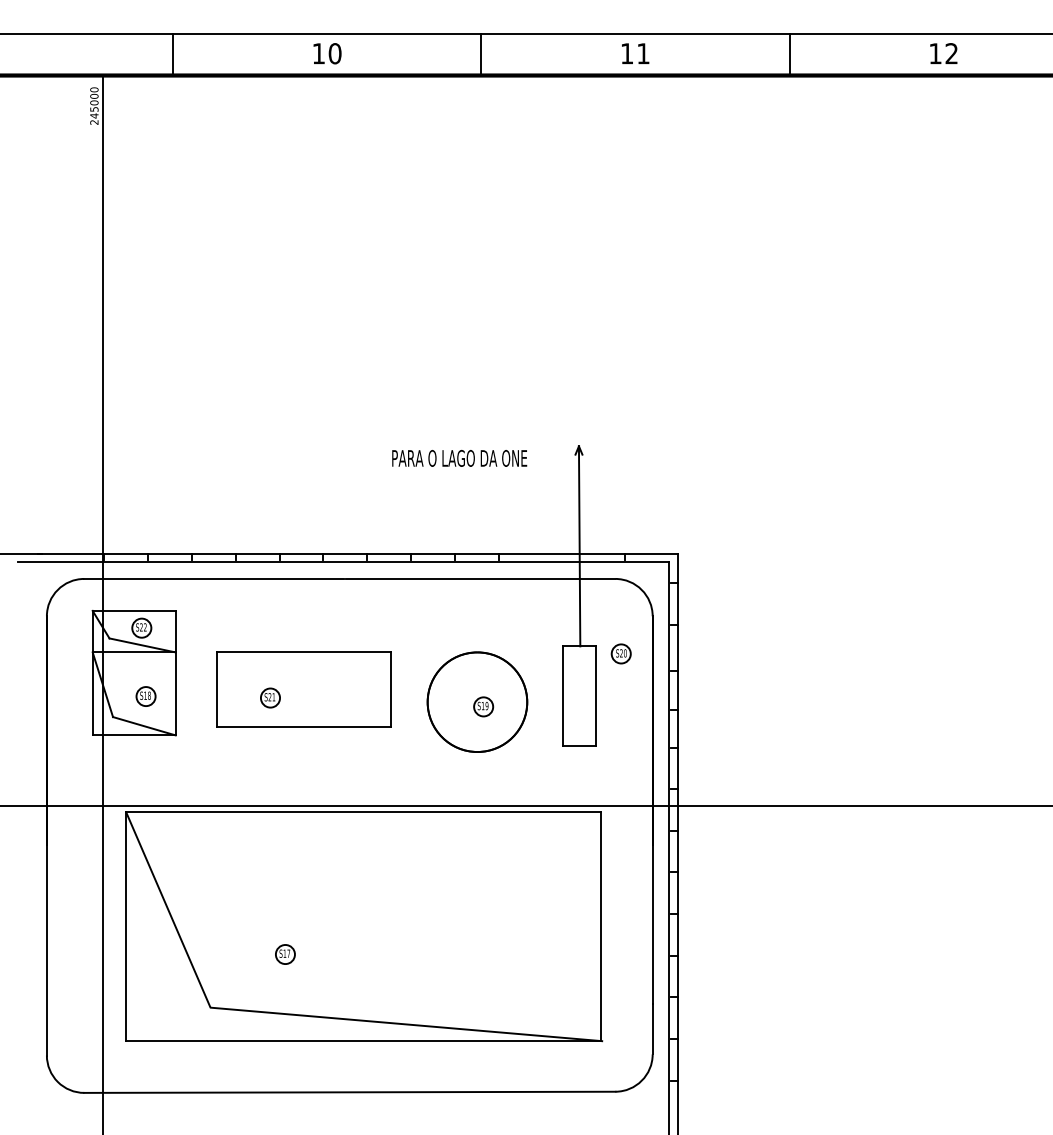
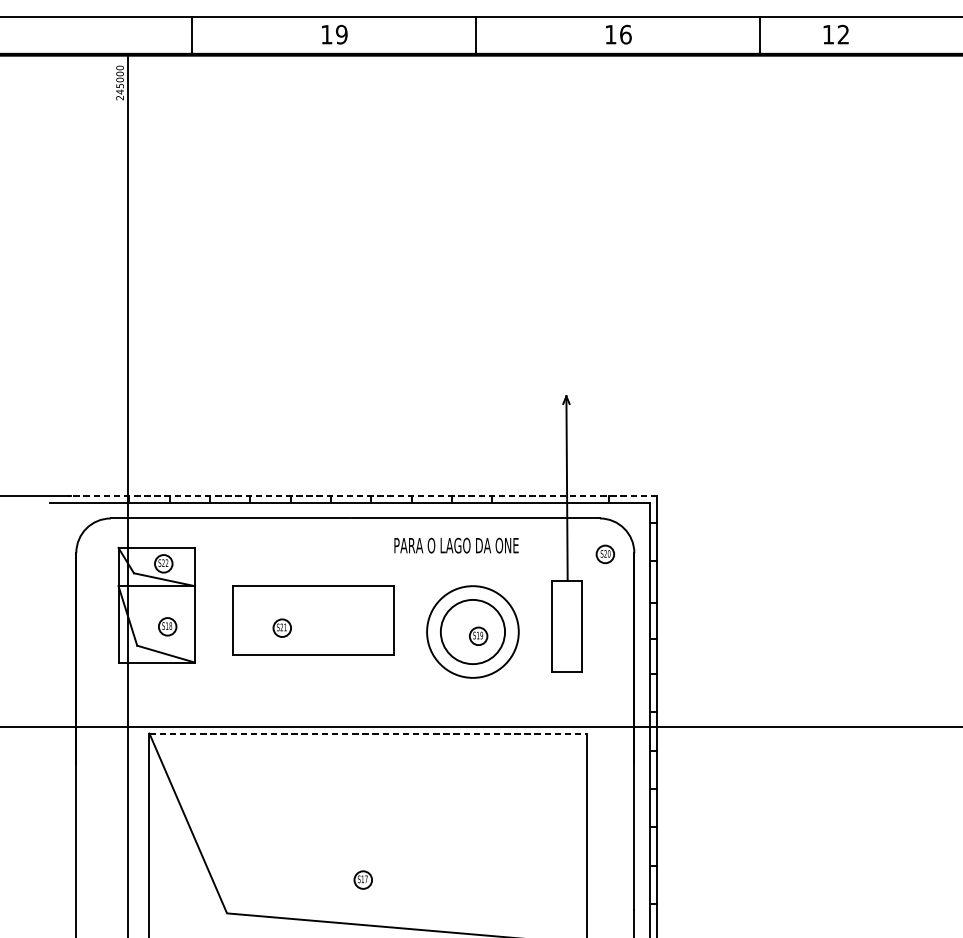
text: (334, 53) -> (341, 34), 10 -> 19
text: (643, 53) -> (625, 34), 11 -> 16
text: (943, 53) -> (835, 34), moved
text: (459, 458) -> (456, 545), moved
line: (357, 554) -> (362, 495), solid -> dashed
part: (620, 653) -> (604, 553), moved
circle: (477, 702) -> (472, 632), size x0.7
line: (363, 812) -> (367, 733), solid -> dashed
part: (285, 954) -> (363, 880), moved

